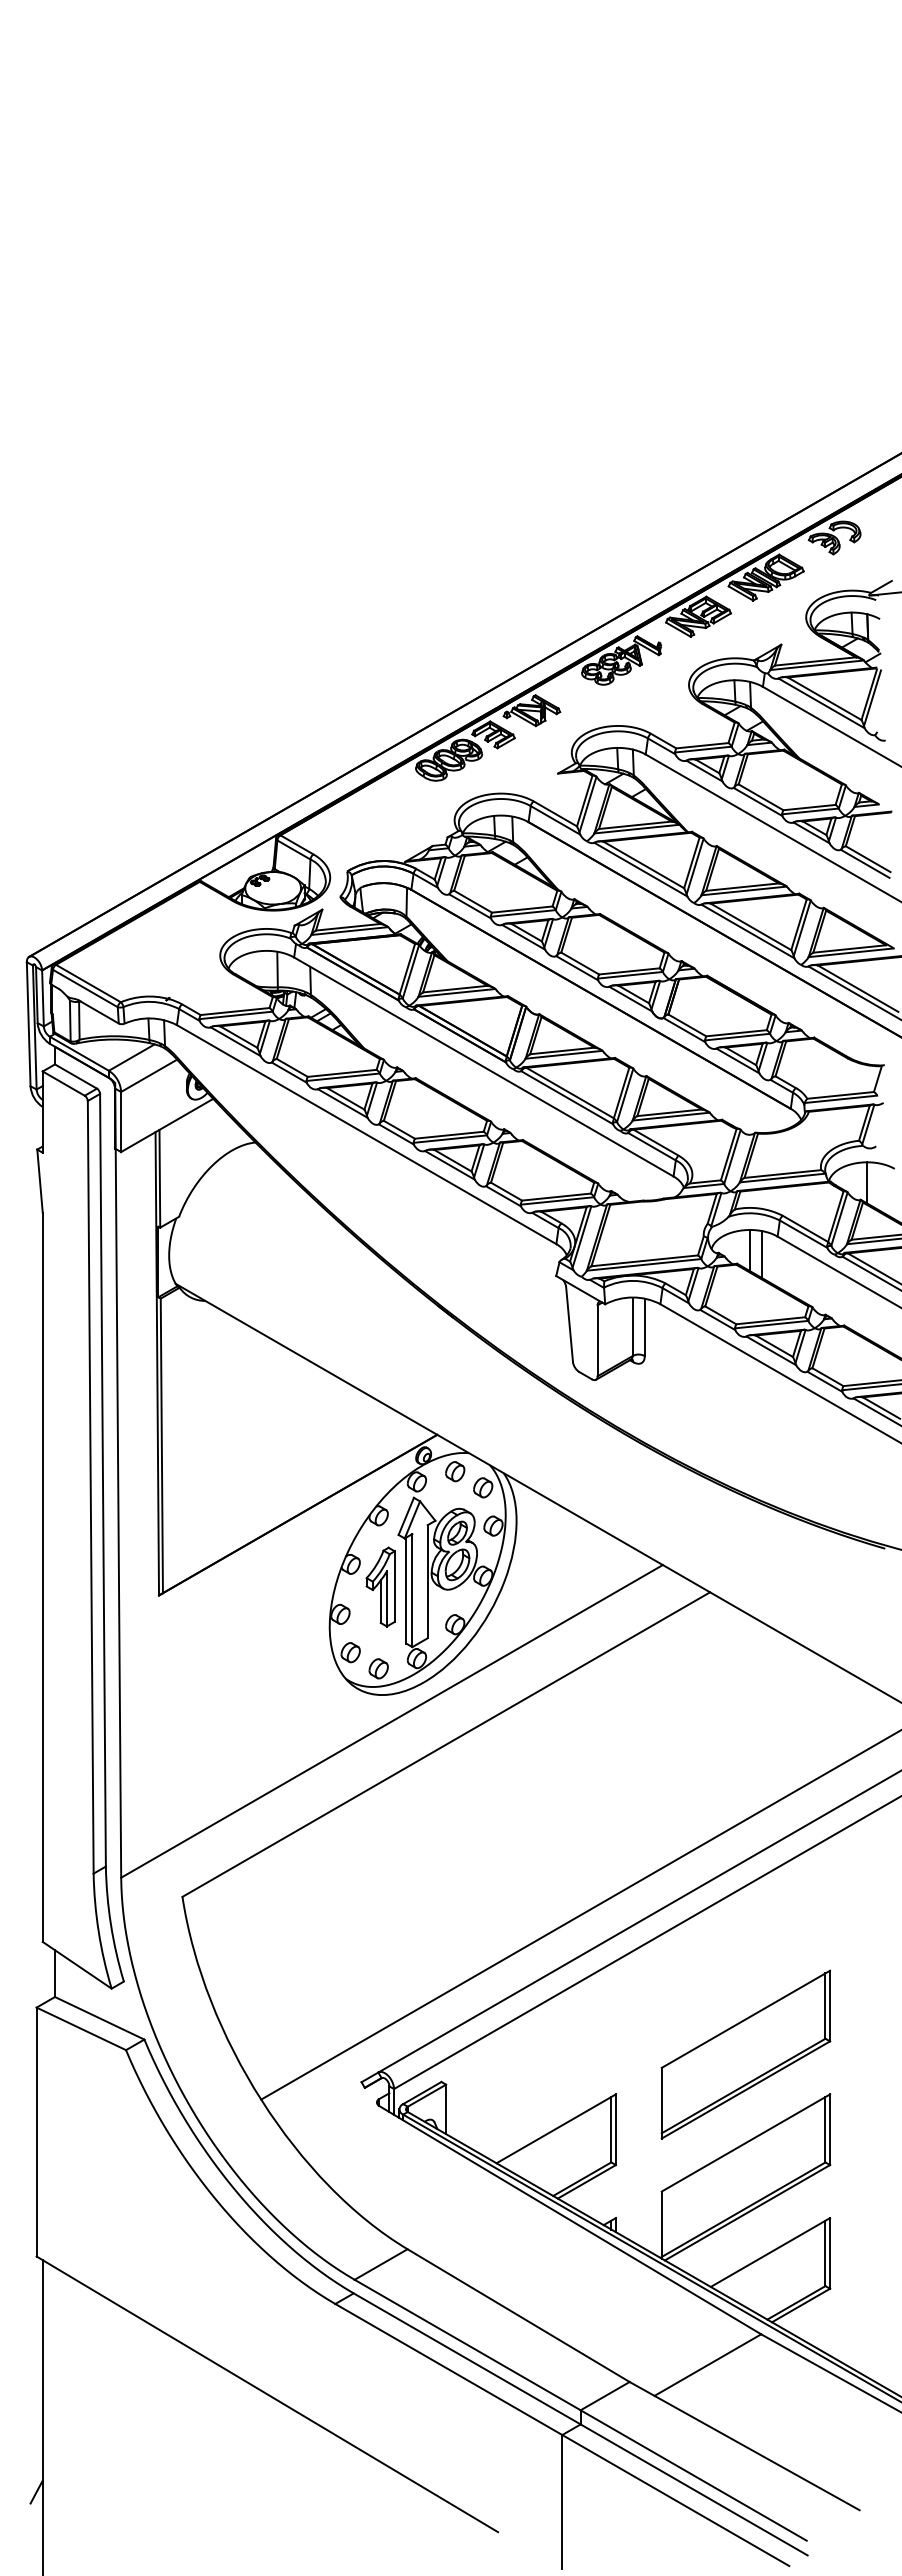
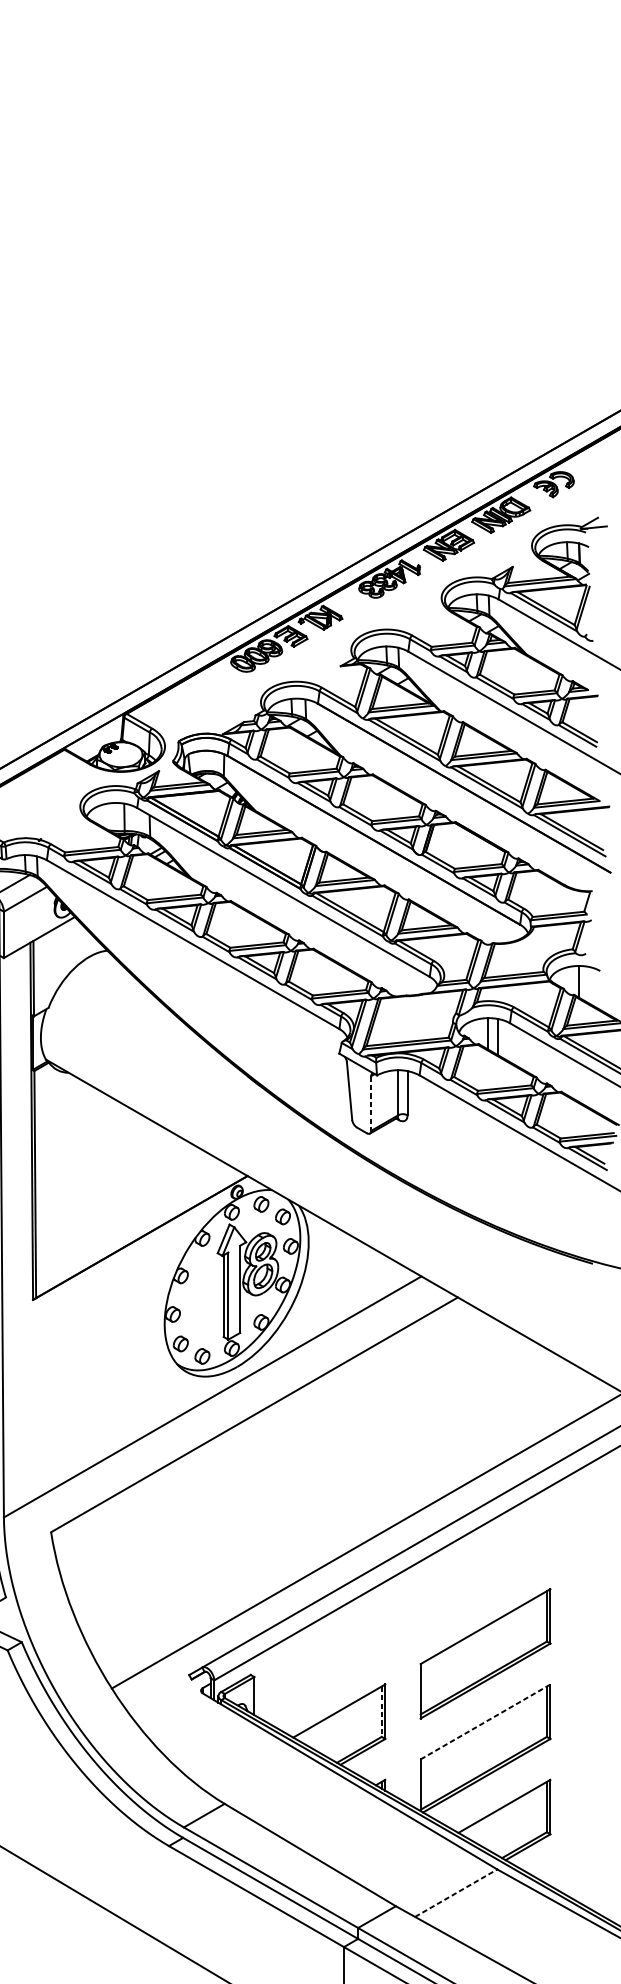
line: (597, 1340) -> (371, 1103), solid -> dashed
part: (380, 1586) -> (203, 1292), removed
line: (611, 2129) -> (381, 1711), solid -> dashed
line: (746, 2142) -> (485, 1721), solid -> dashed
line: (707, 2365) -> (455, 1893), solid -> dashed

